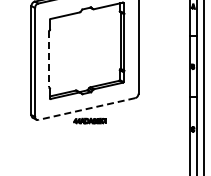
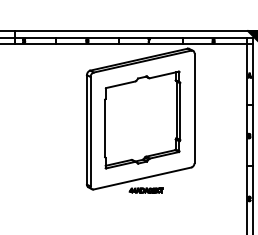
line: (48, 60) -> (104, 129), dashed -> solid
line: (86, 109) -> (142, 178), dashed -> solid

